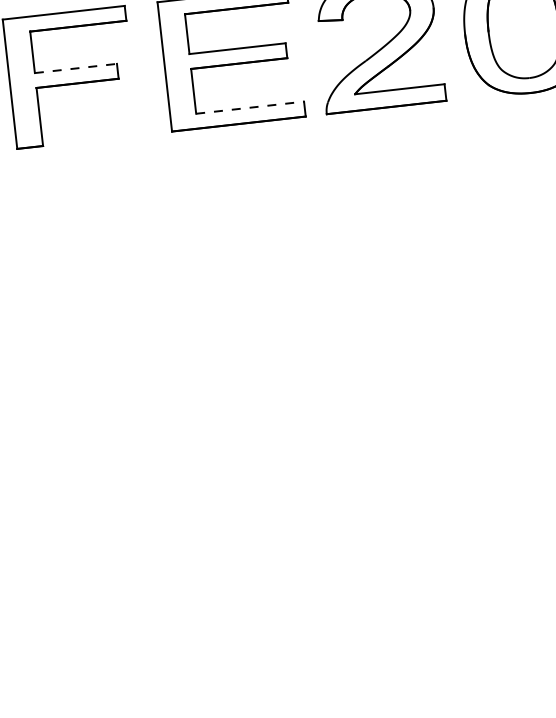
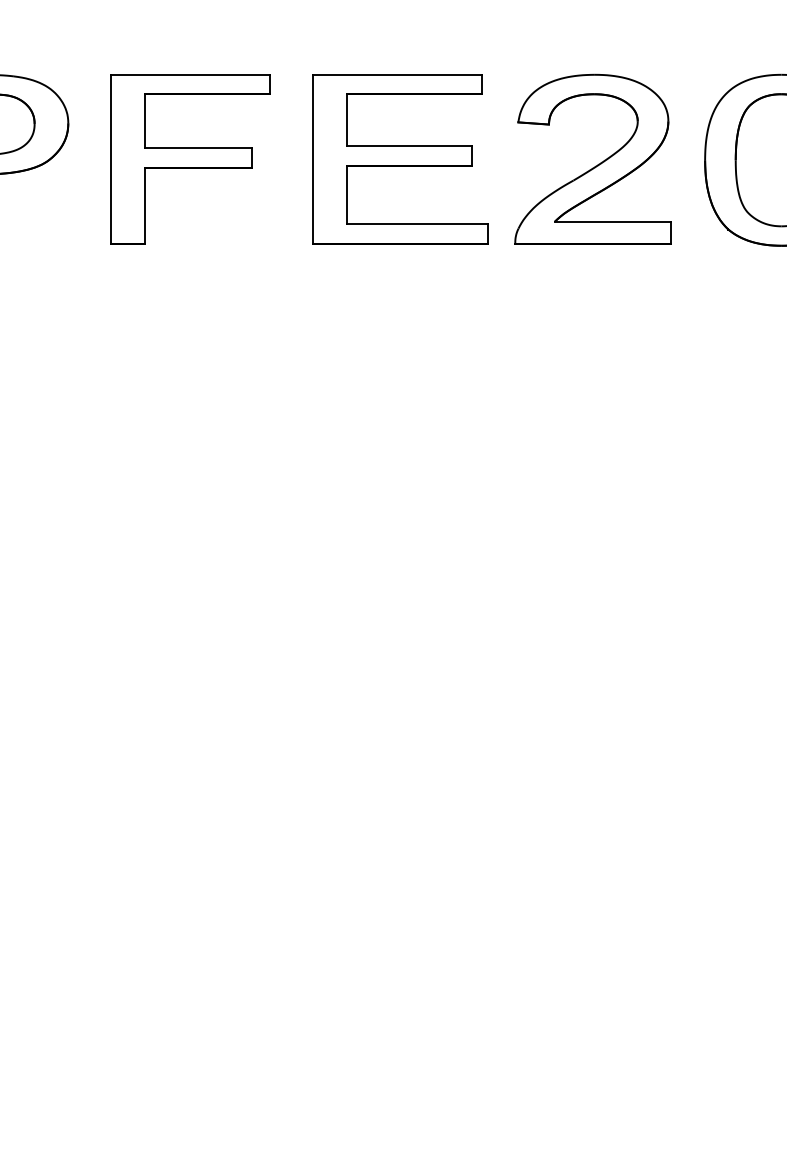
line: (75, 68) -> (198, 148), dashed -> solid
line: (250, 107) -> (417, 224), dashed -> solid

